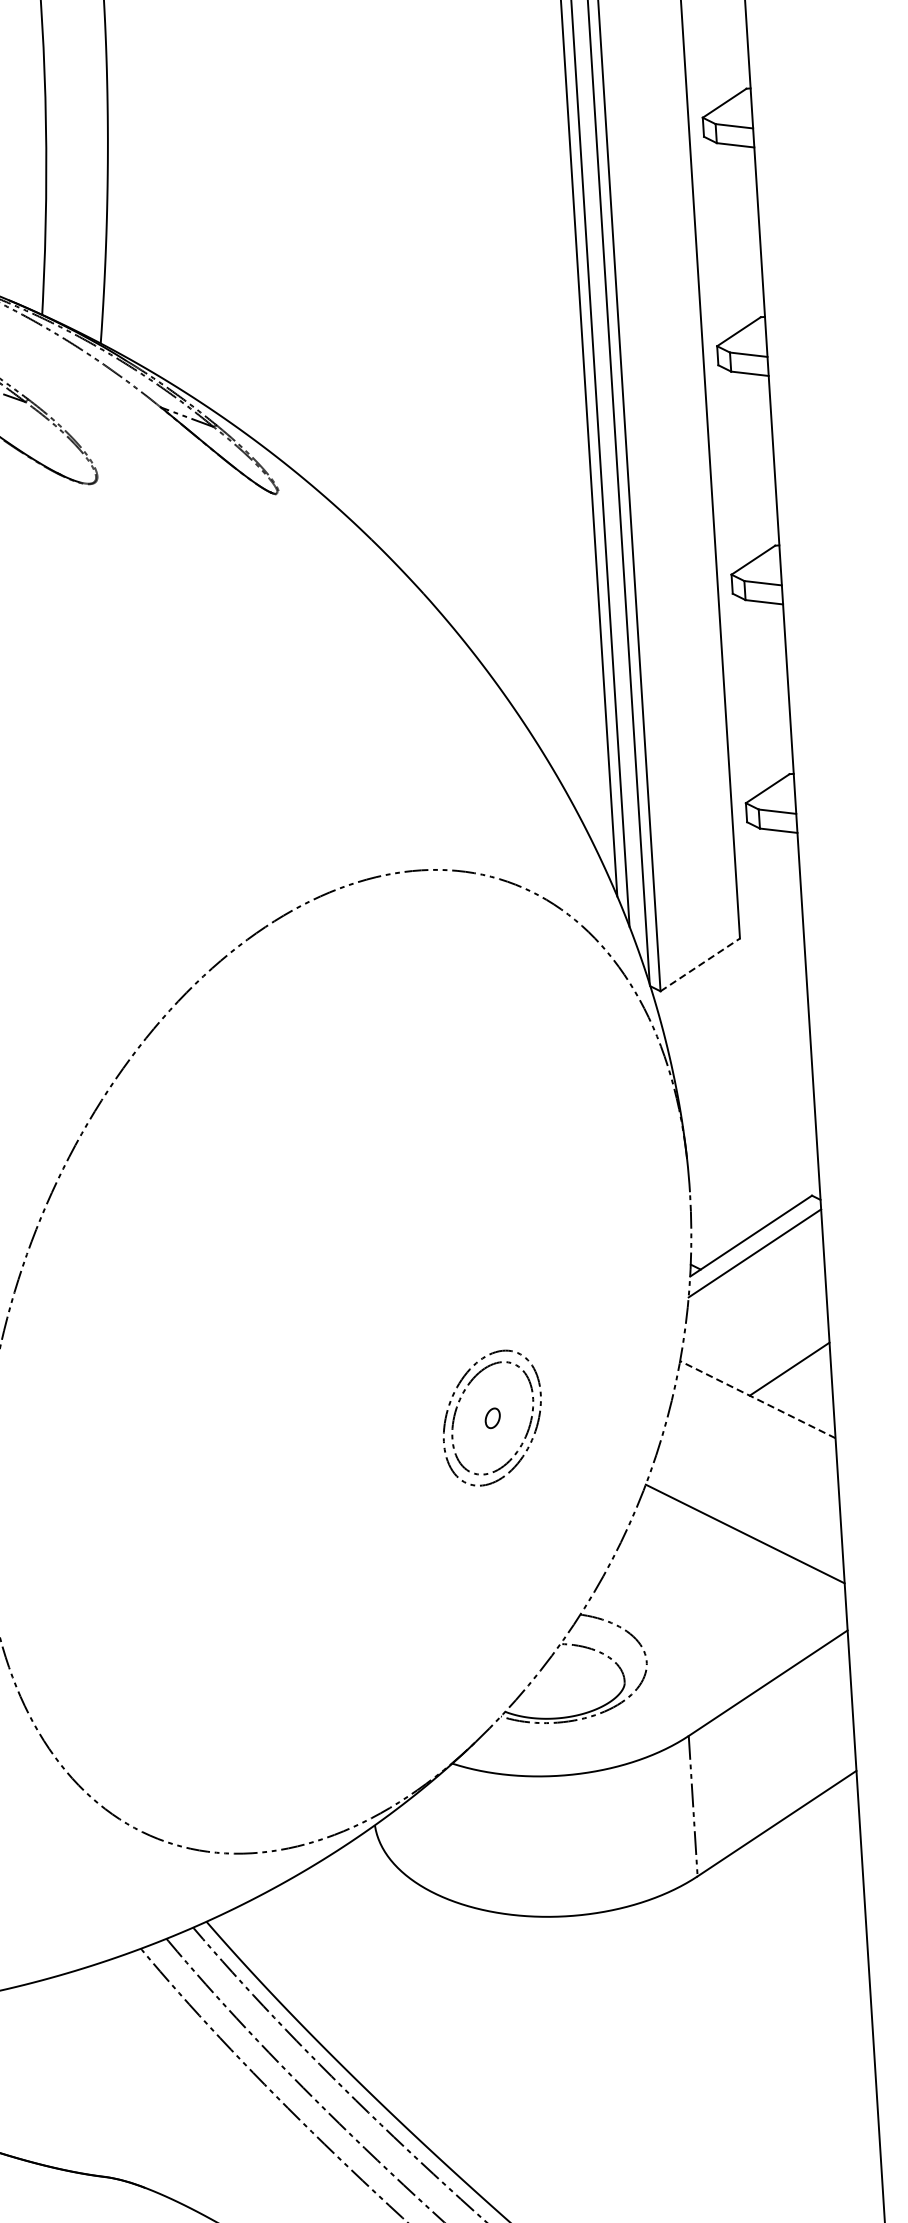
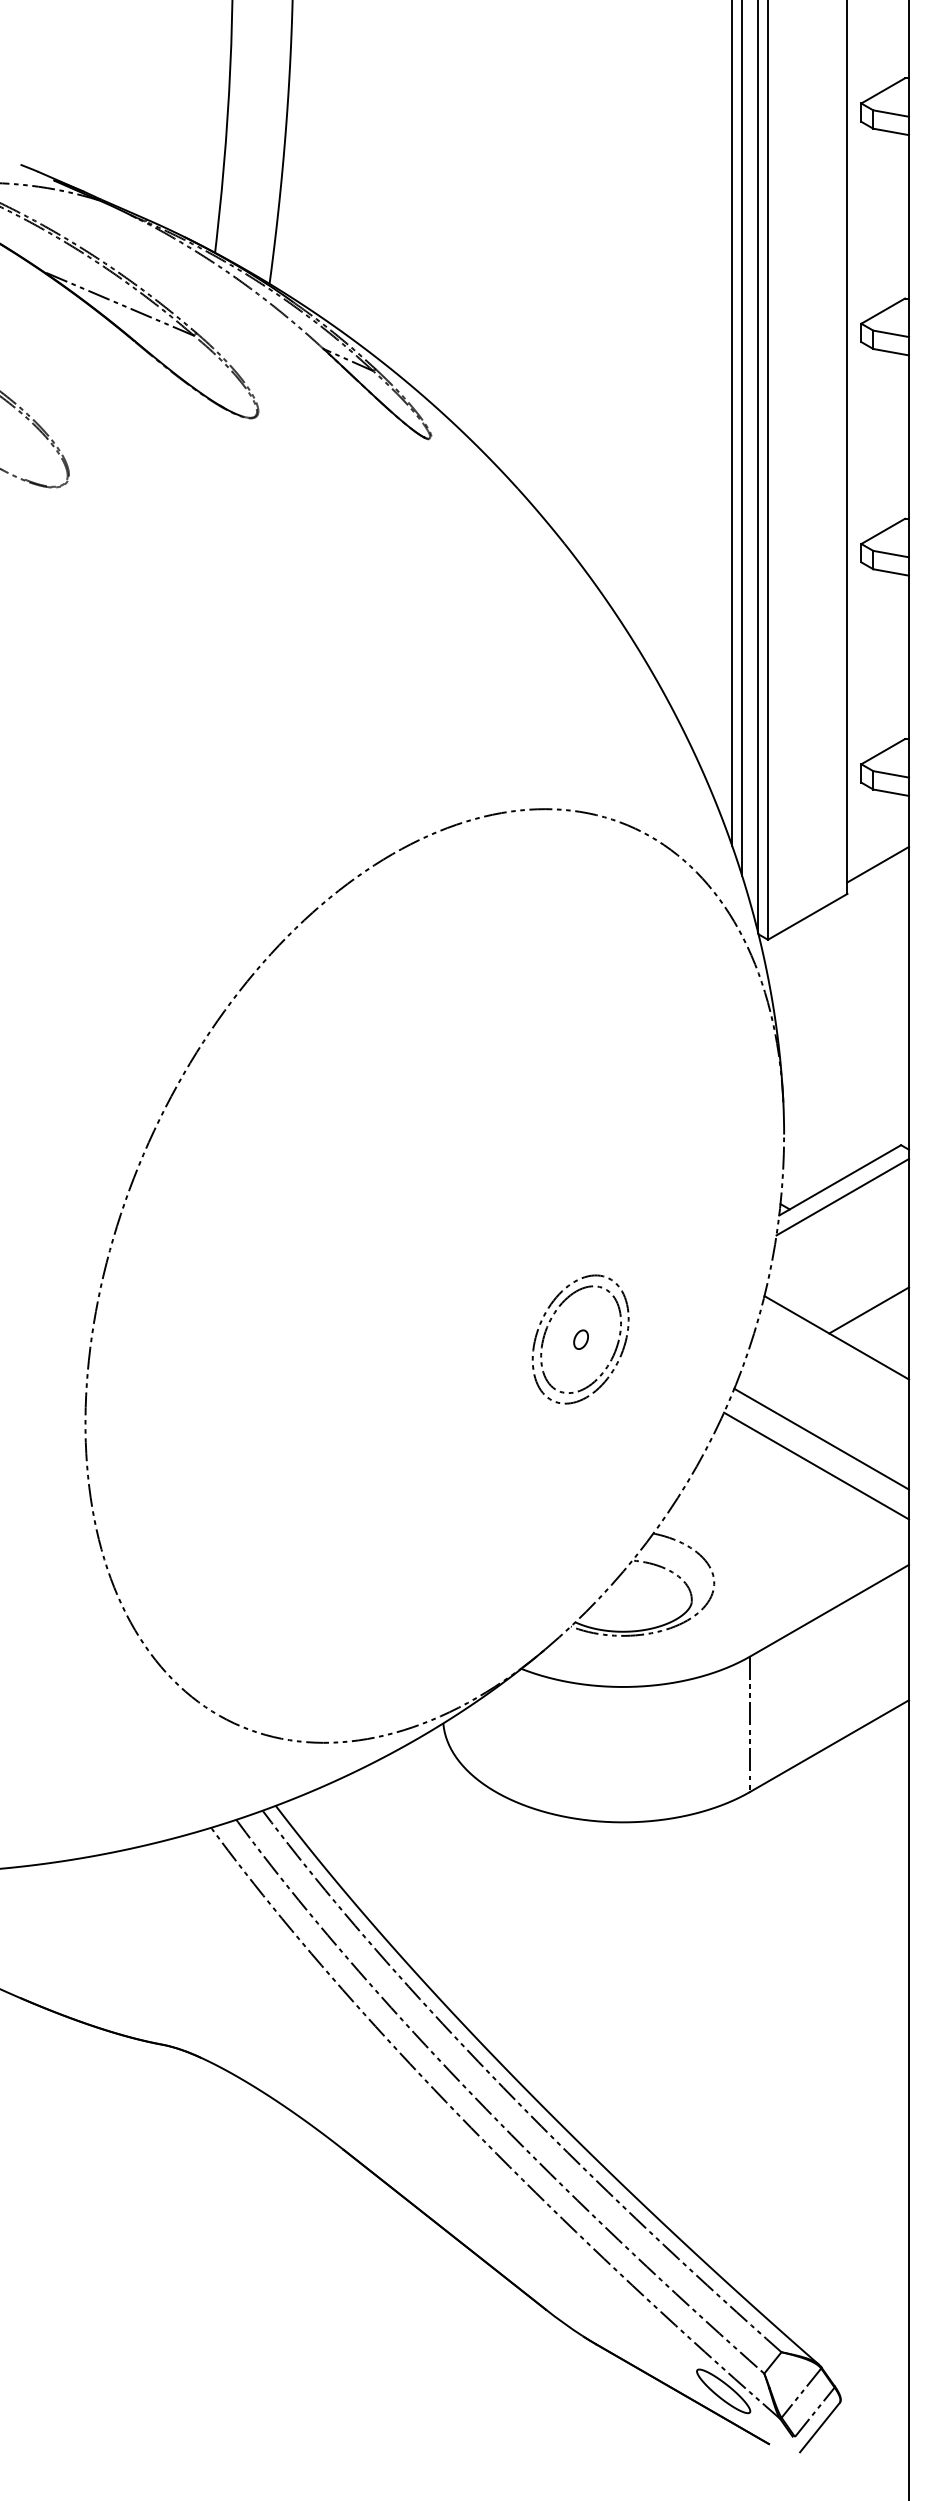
line: (770, 906) -> (878, 864), added
line: (699, 964) -> (807, 916), dashed -> solid
line: (757, 1399) -> (836, 1337), dashed -> solid
line: (748, 1505) -> (821, 1438), added

